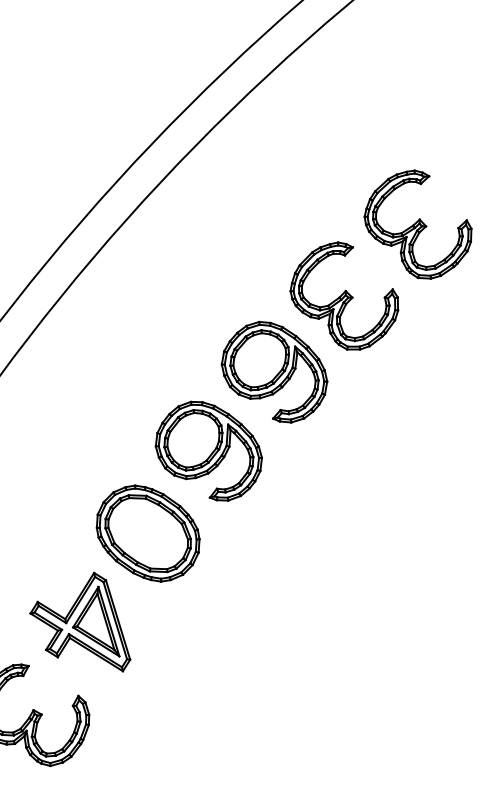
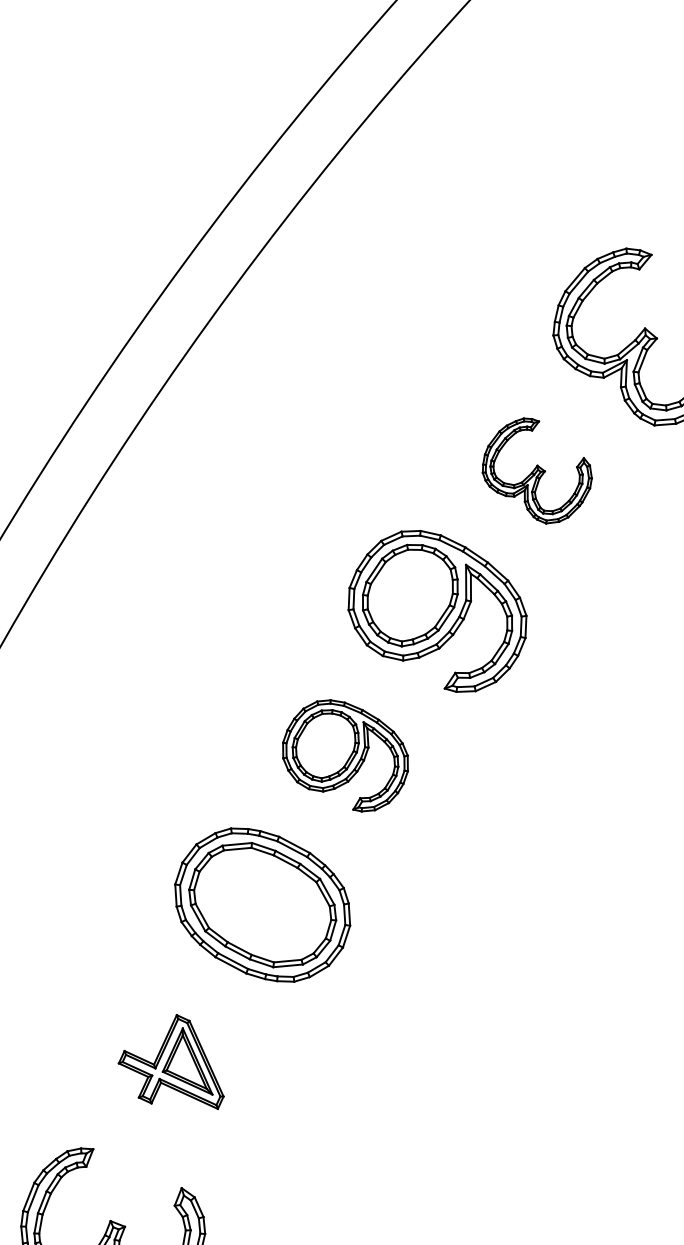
part: (344, 295) -> (536, 469), size x0.6
part: (208, 450) -> (344, 754), size x0.7
part: (80, 621) -> (169, 1064), size x0.6

